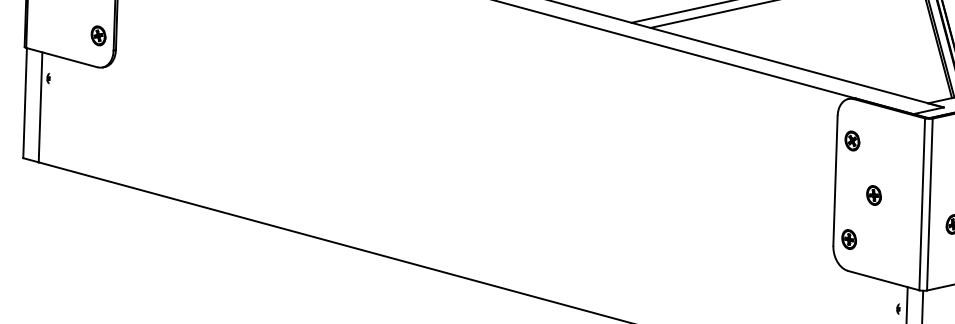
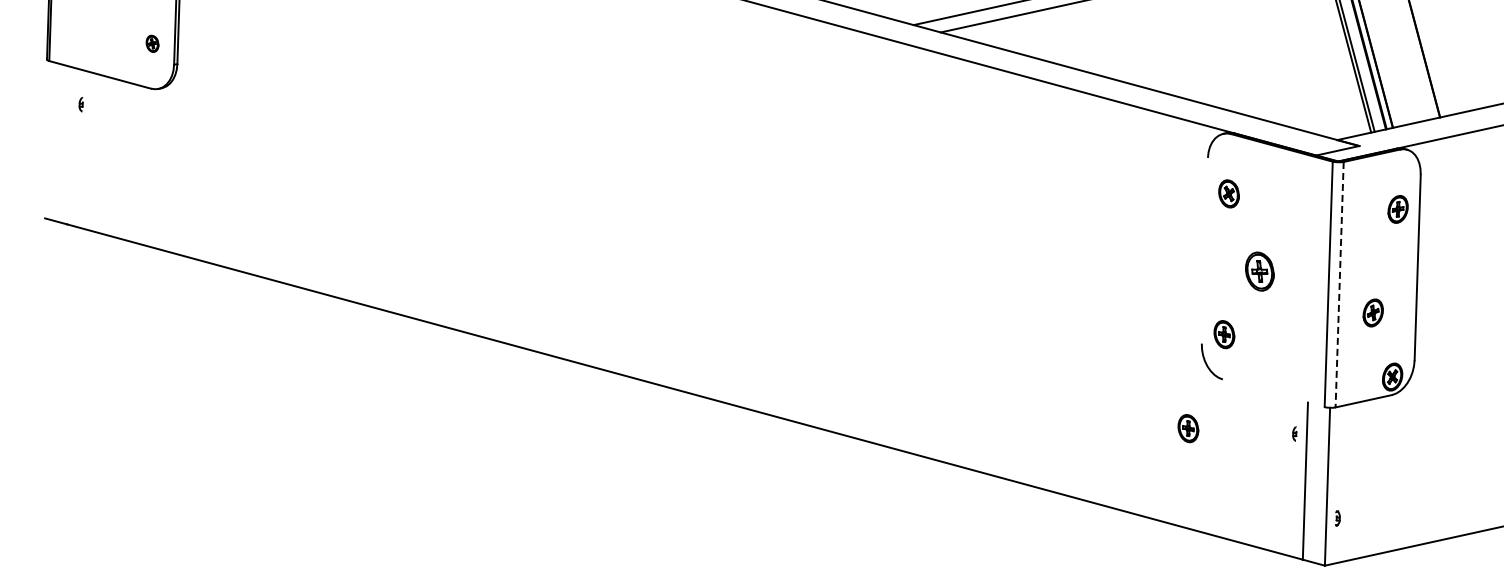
part: (98, 35) -> (152, 43), size x0.6
line: (24, 102) -> (47, 139), removed
line: (40, 107) -> (69, 145), removed
line: (835, 180) -> (1204, 250), removed
part: (873, 195) -> (1259, 271), size x1.4
line: (929, 204) -> (1339, 284), solid -> dashed
line: (883, 280) -> (1273, 393), removed
part: (824, 305) -> (1188, 428), added

